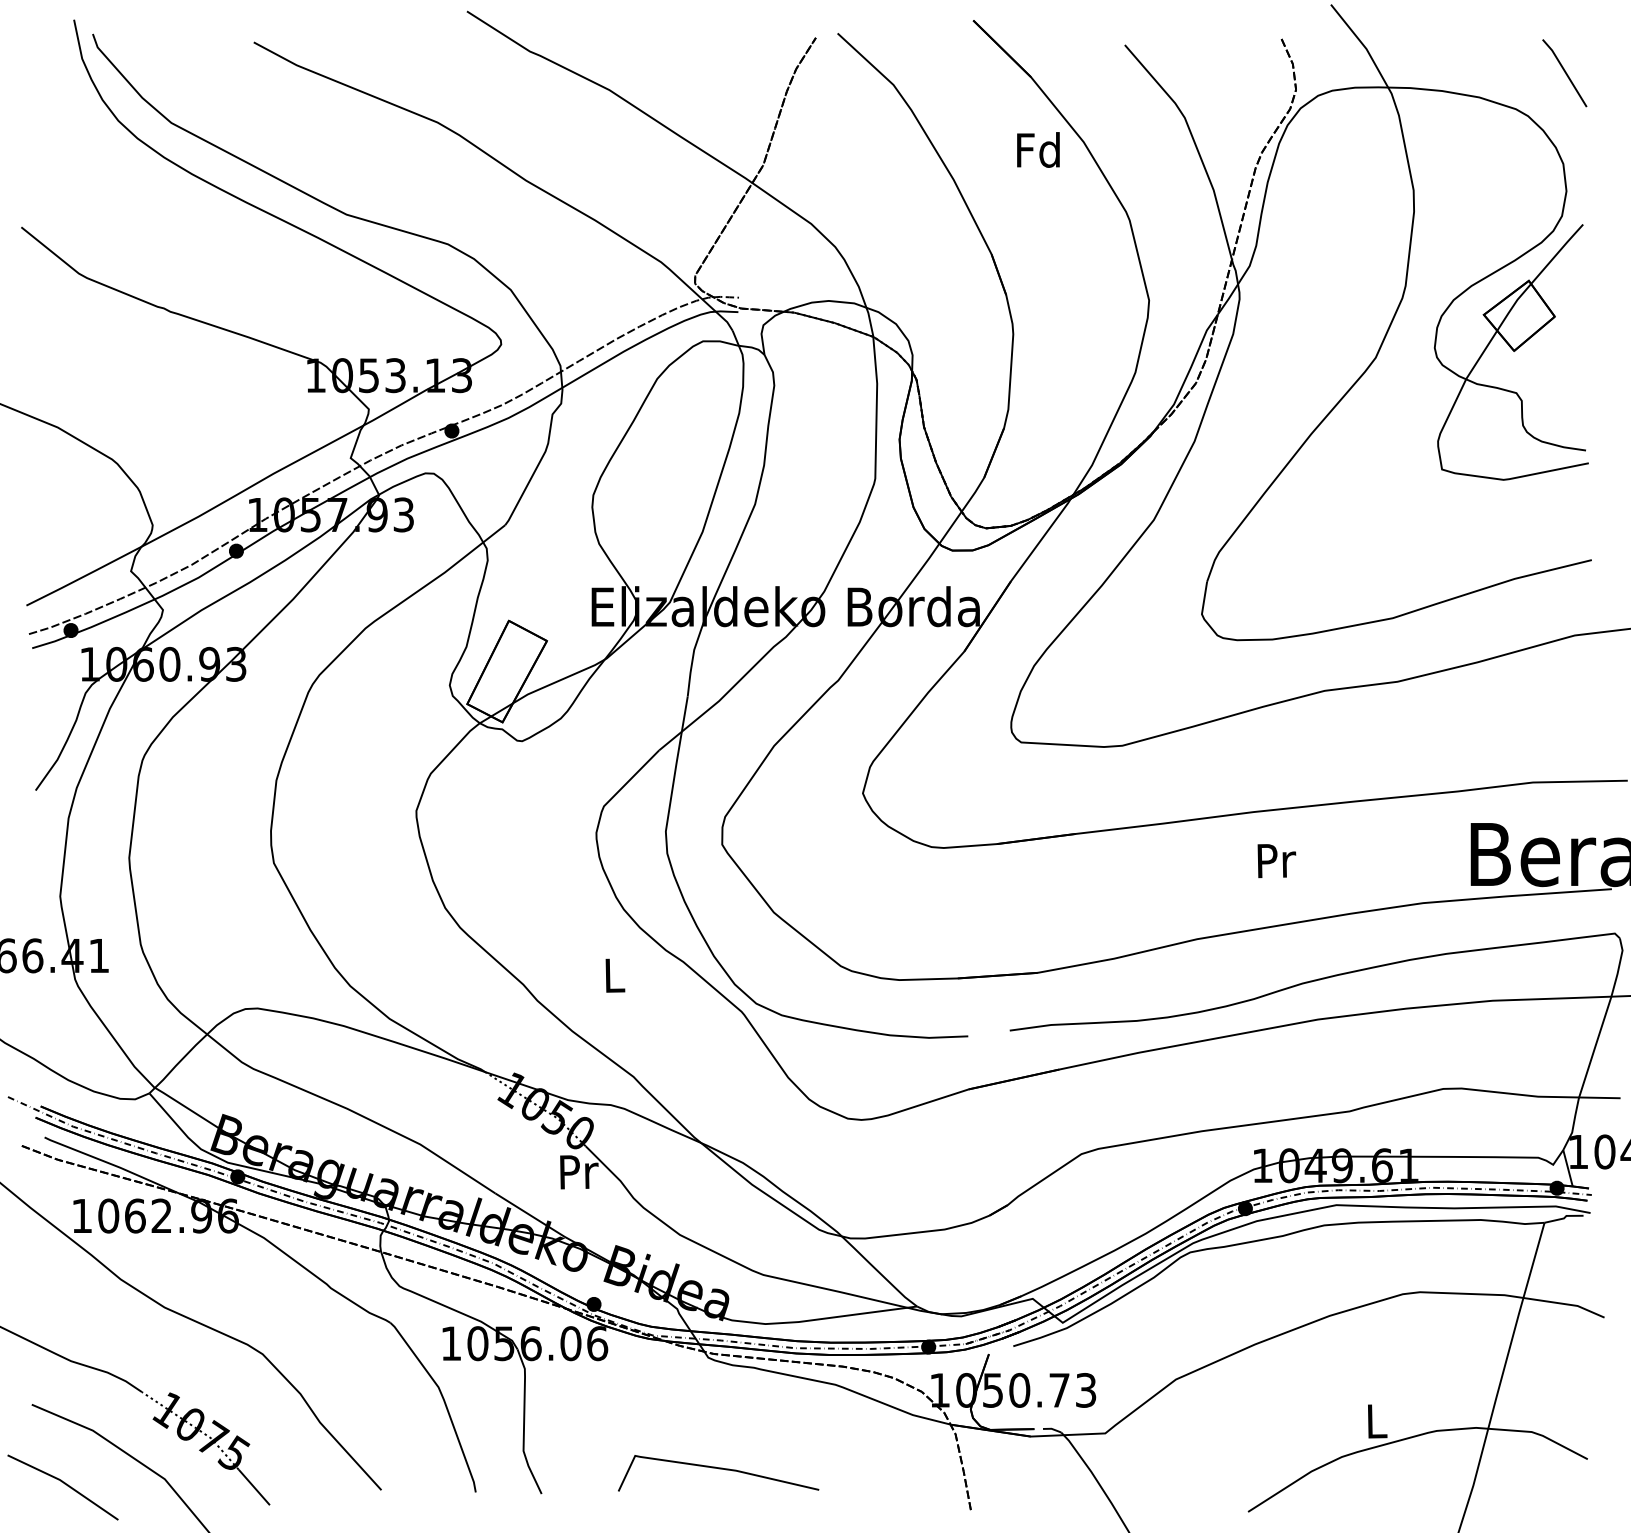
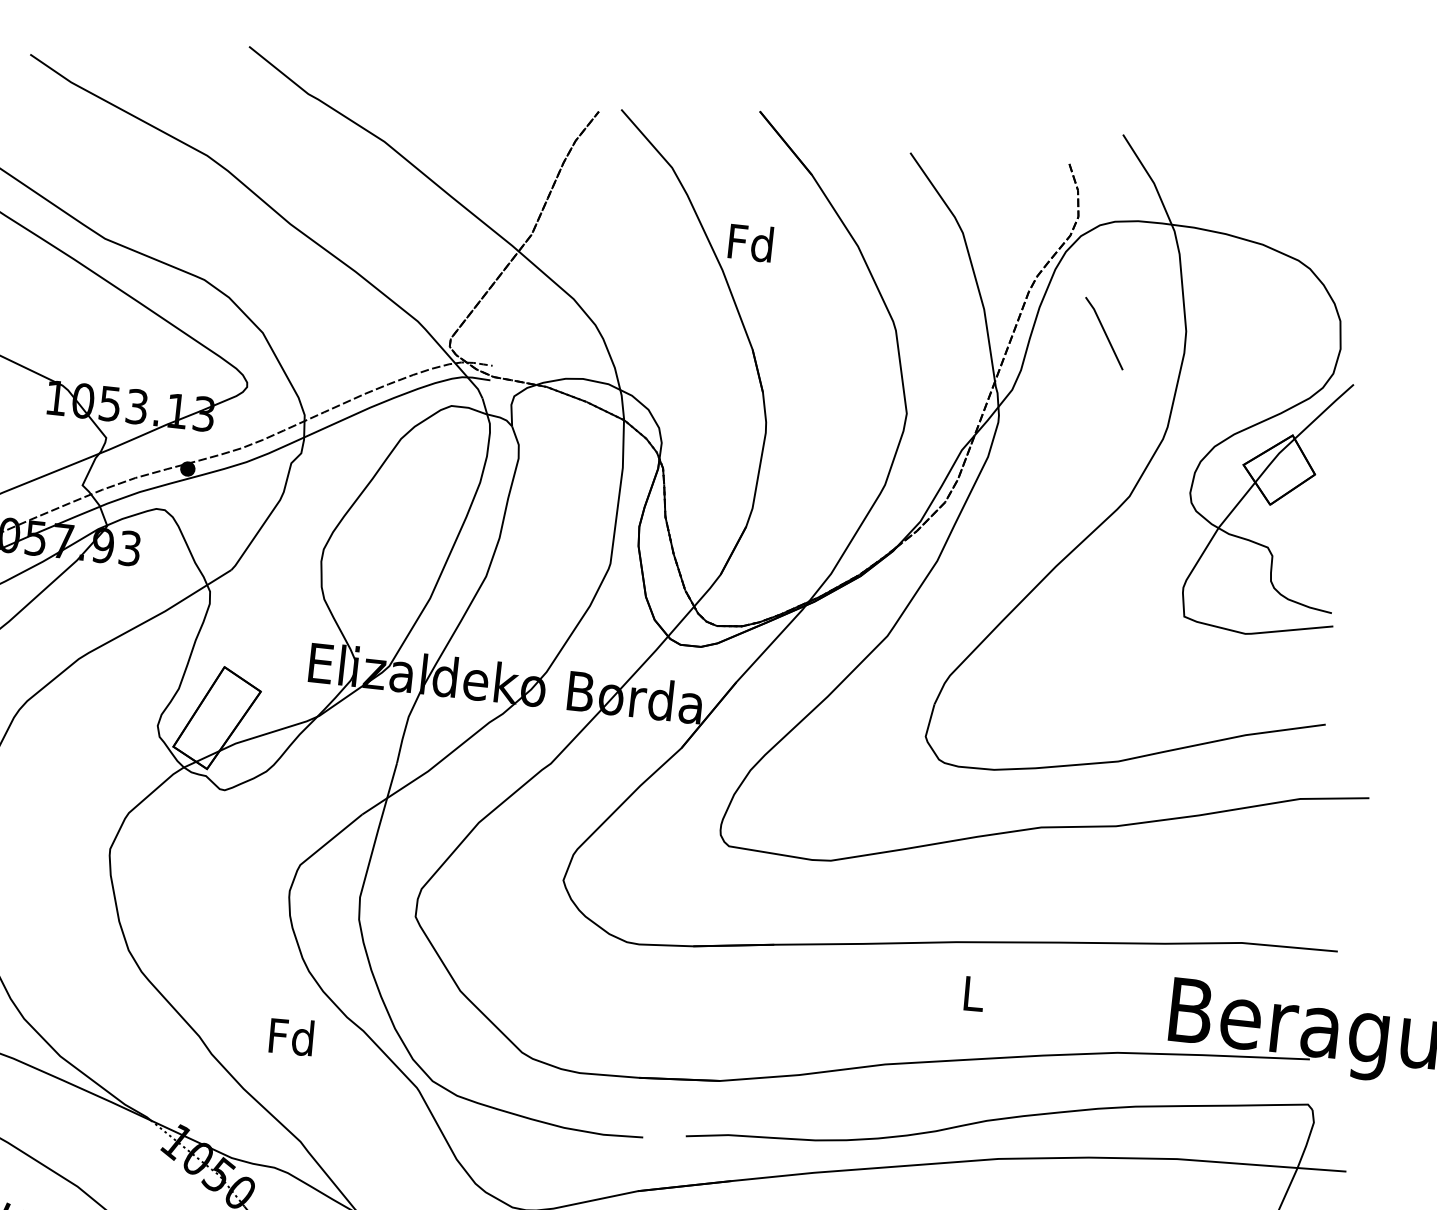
line: (1564, 72) -> (1104, 332), moved
text: (1038, 149) -> (750, 242), moved
text: (1276, 861) -> (973, 994), Pr -> L
text: (613, 974) -> (291, 1036), L -> Fd

